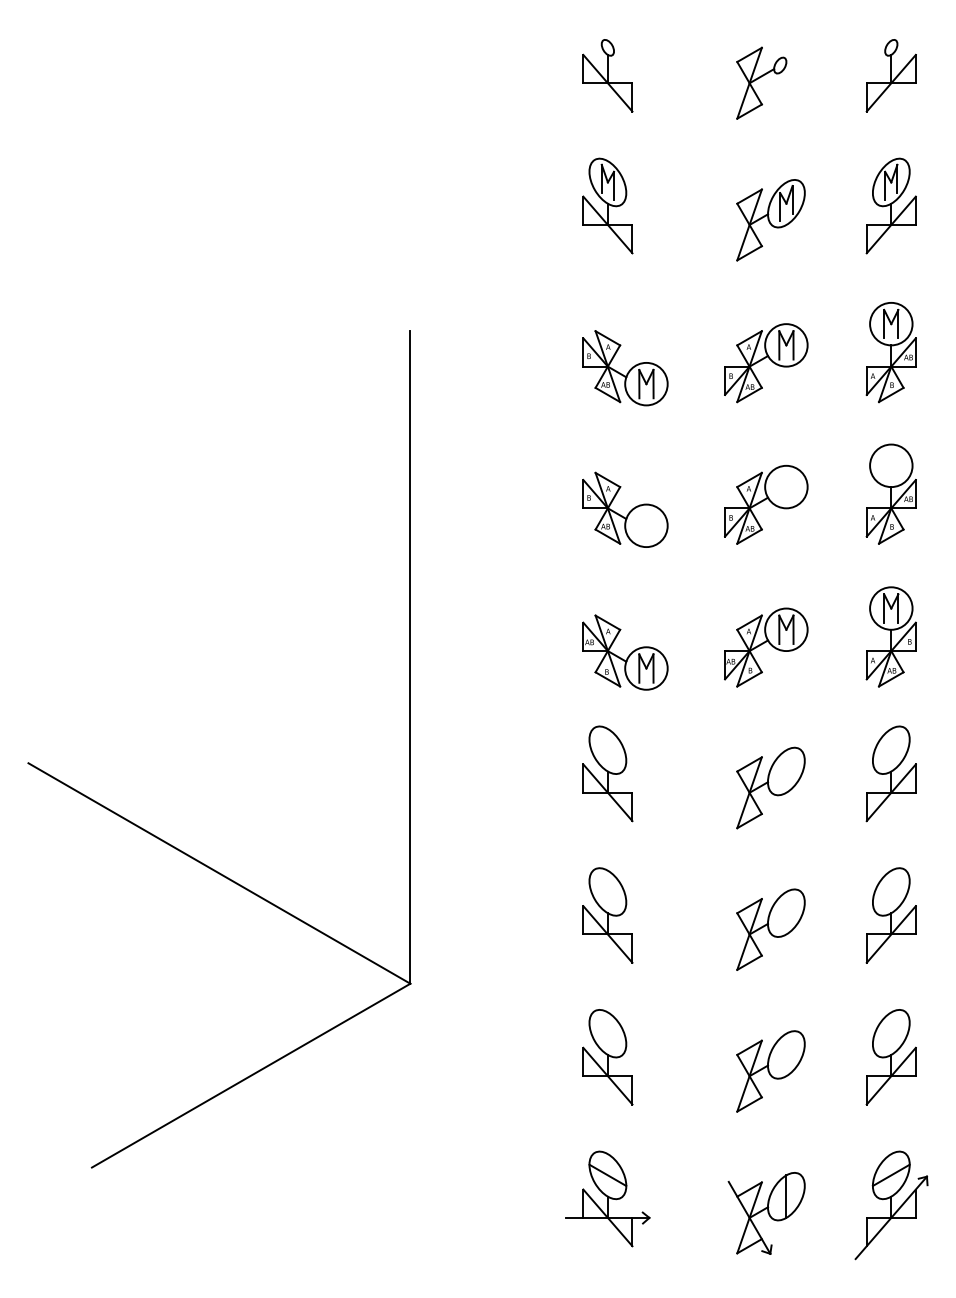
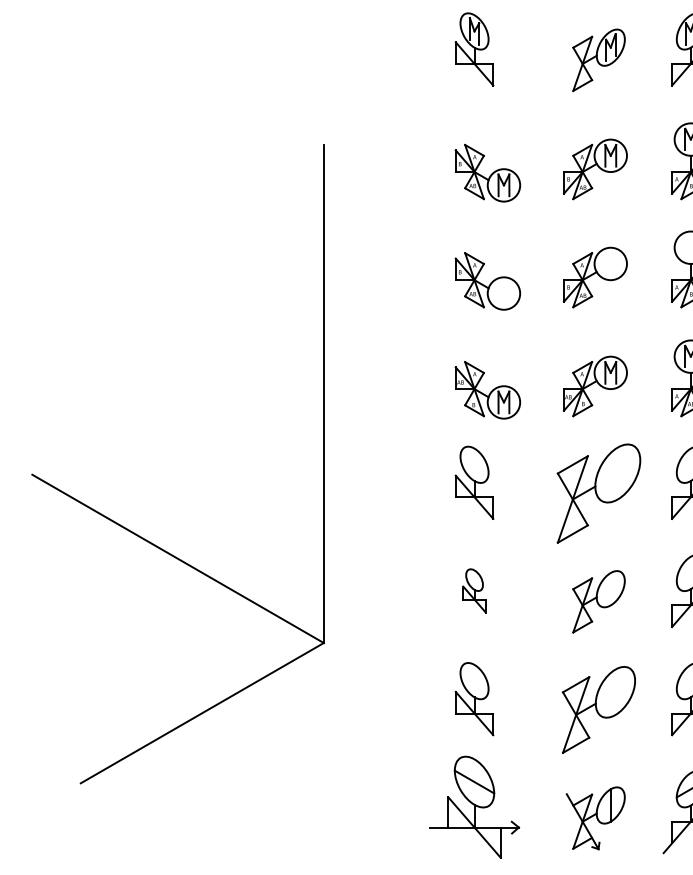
part: (770, 787) -> (598, 493), size x1.6
part: (607, 915) -> (474, 590), size x0.6
part: (770, 1071) -> (598, 710), size x1.4
part: (607, 1198) -> (474, 806), size x1.4

